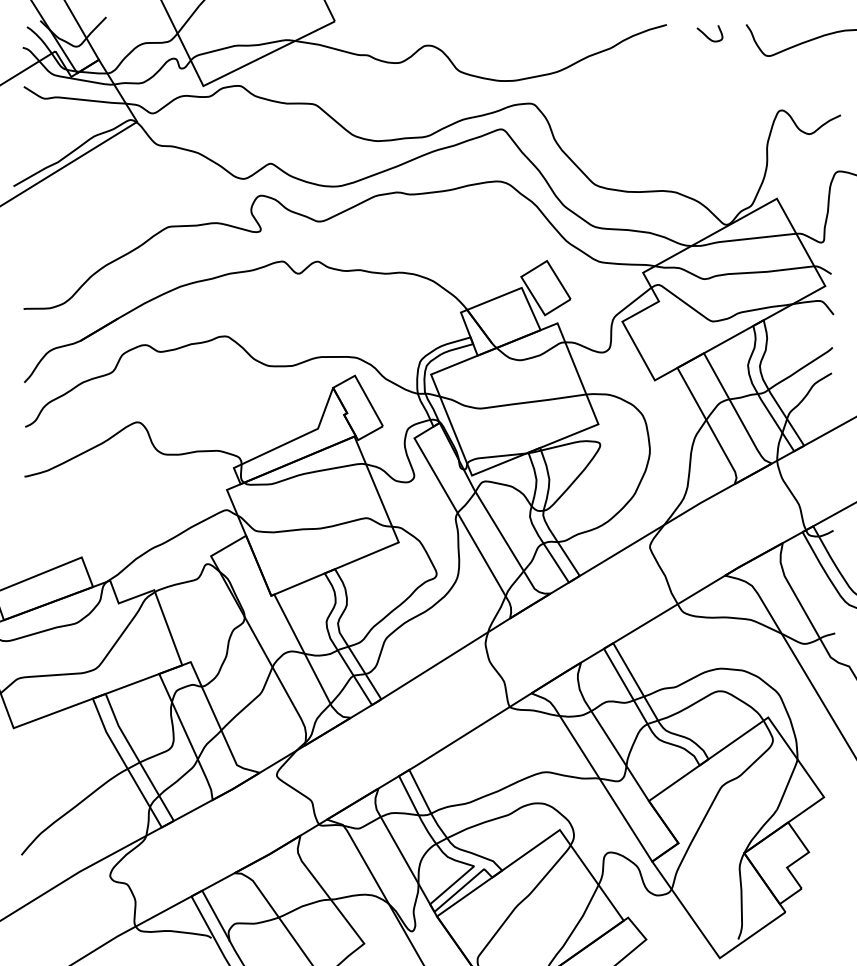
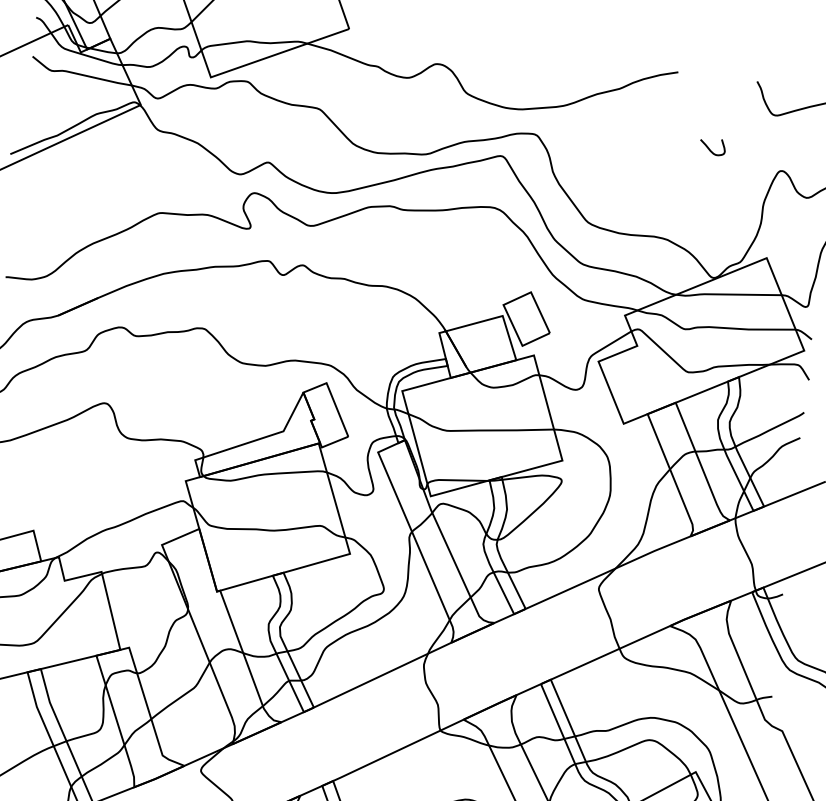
curve: (707, 35) -> (710, 148), moved

